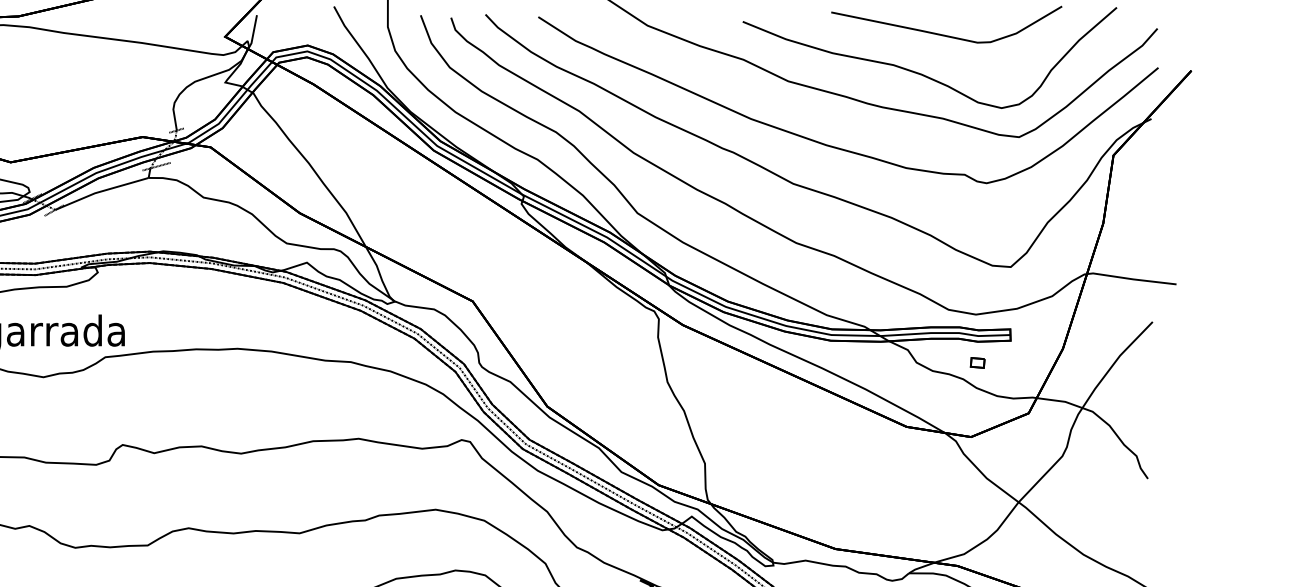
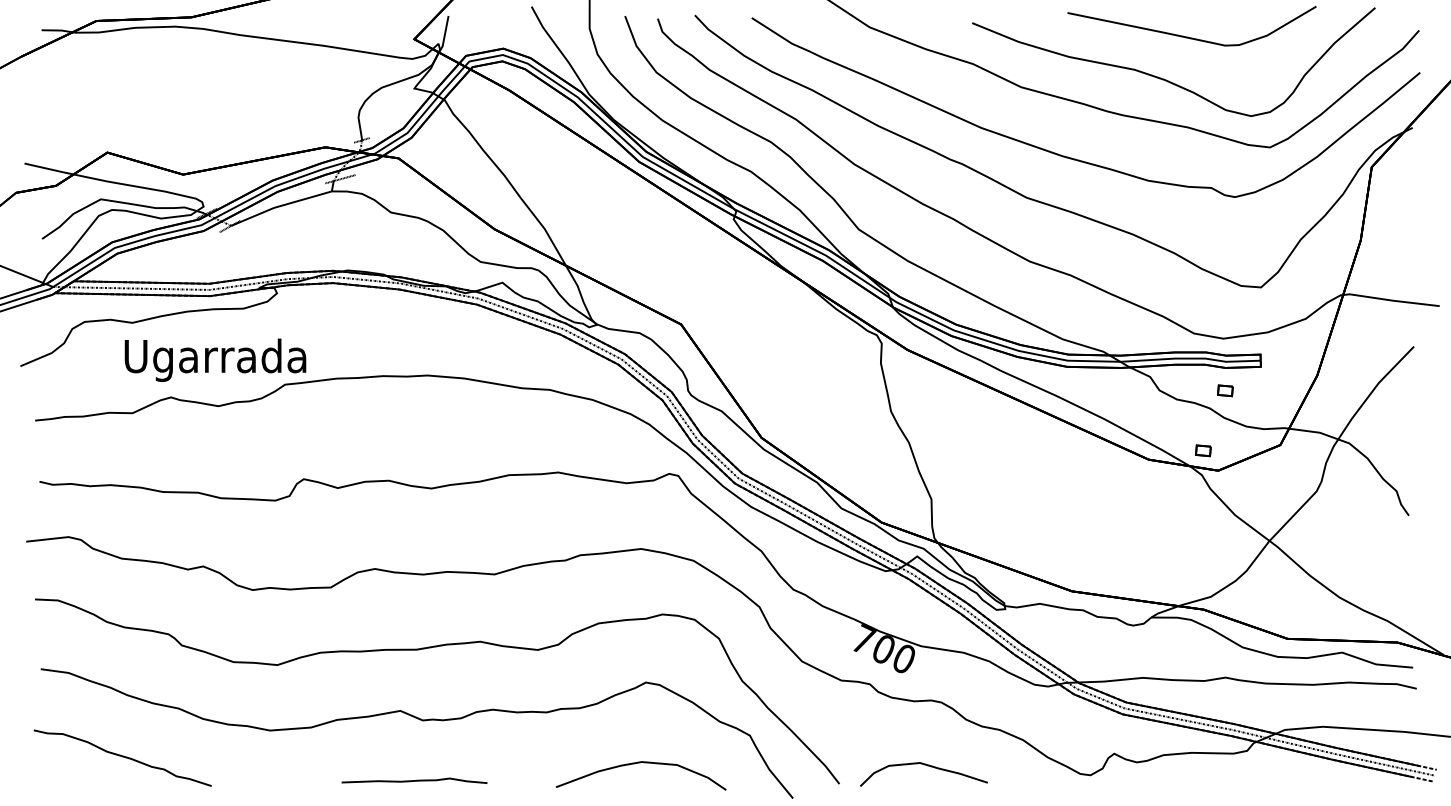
part: (957, 418) -> (1203, 450), added

